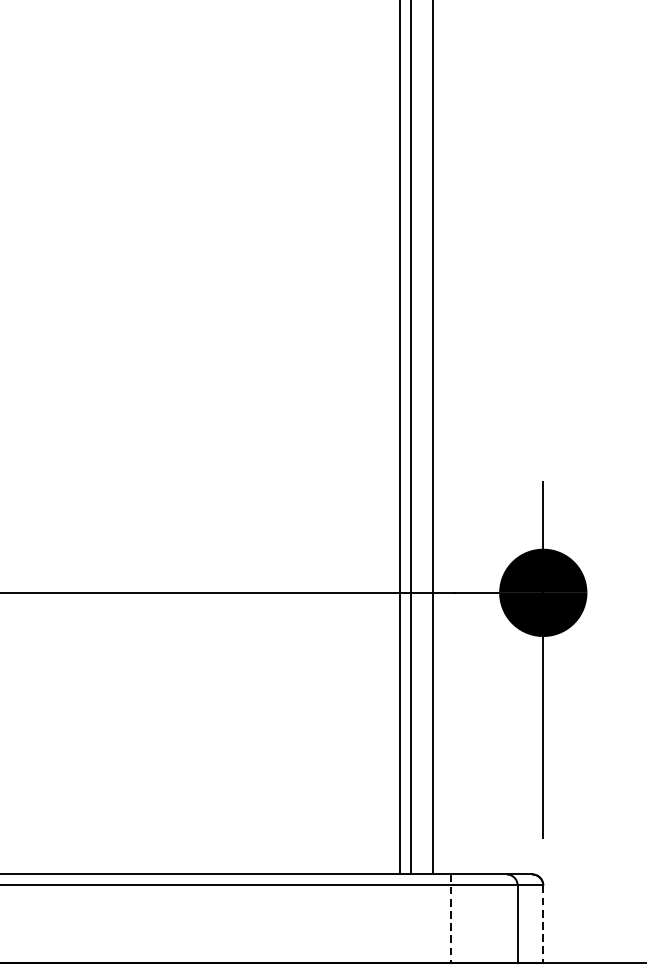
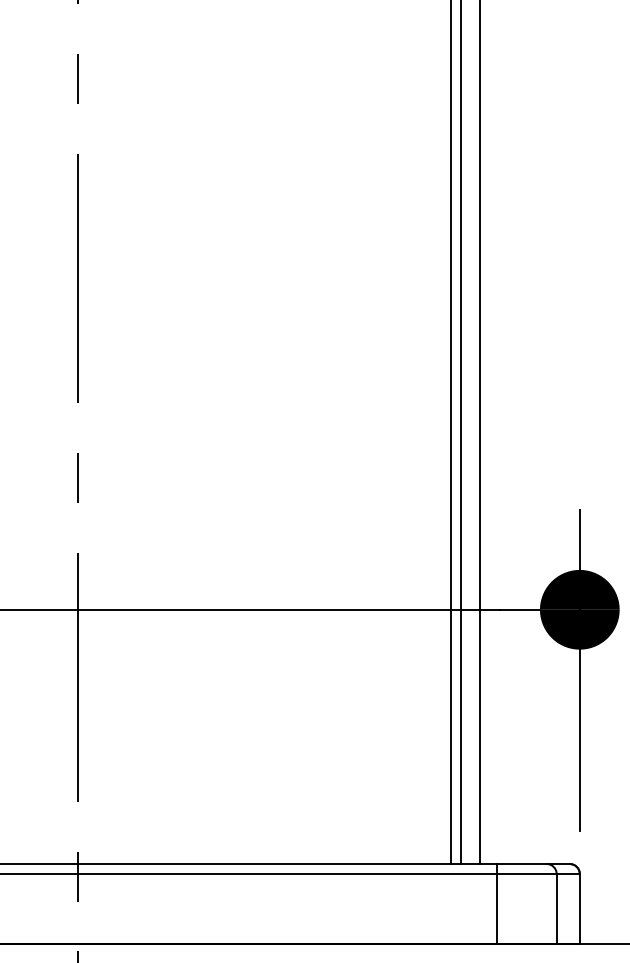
line: (451, 918) -> (496, 903), dashed -> solid
line: (542, 923) -> (579, 908), dashed -> solid

